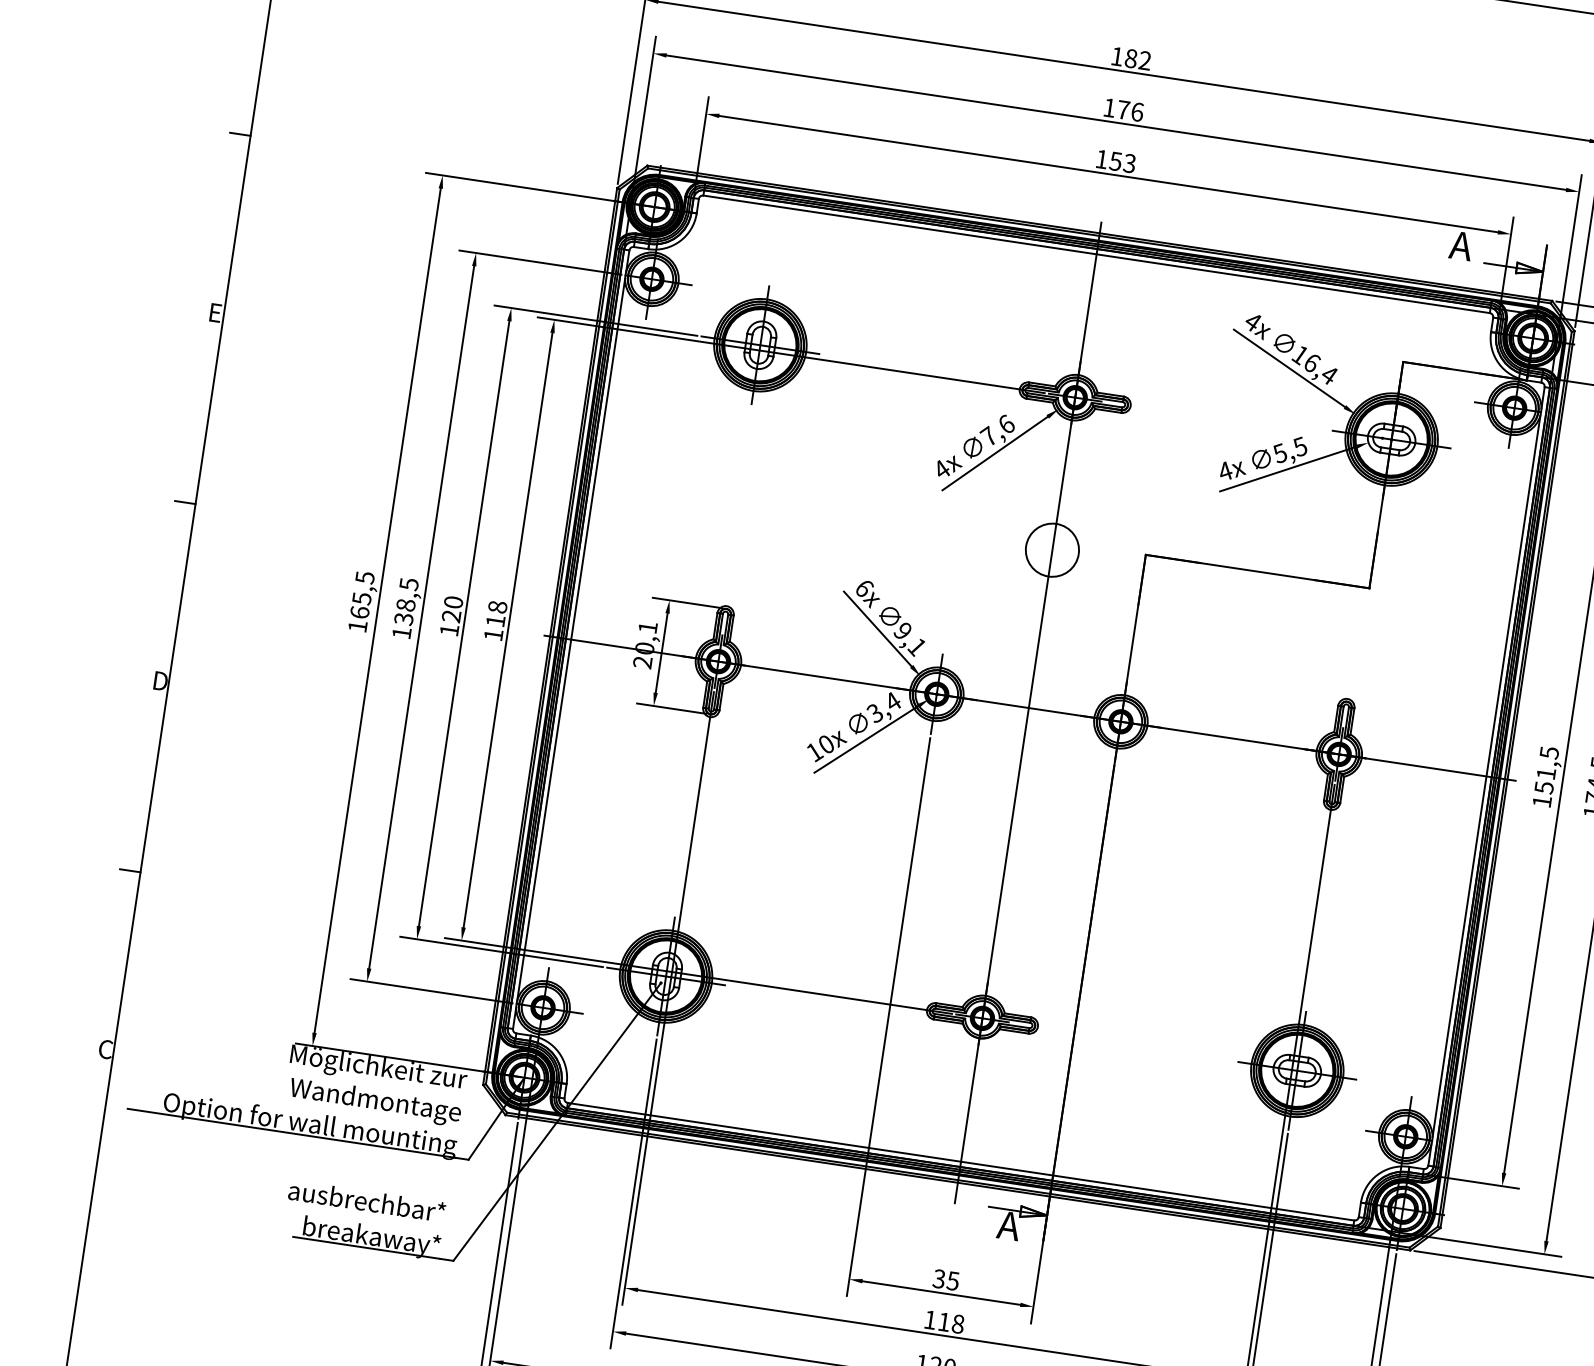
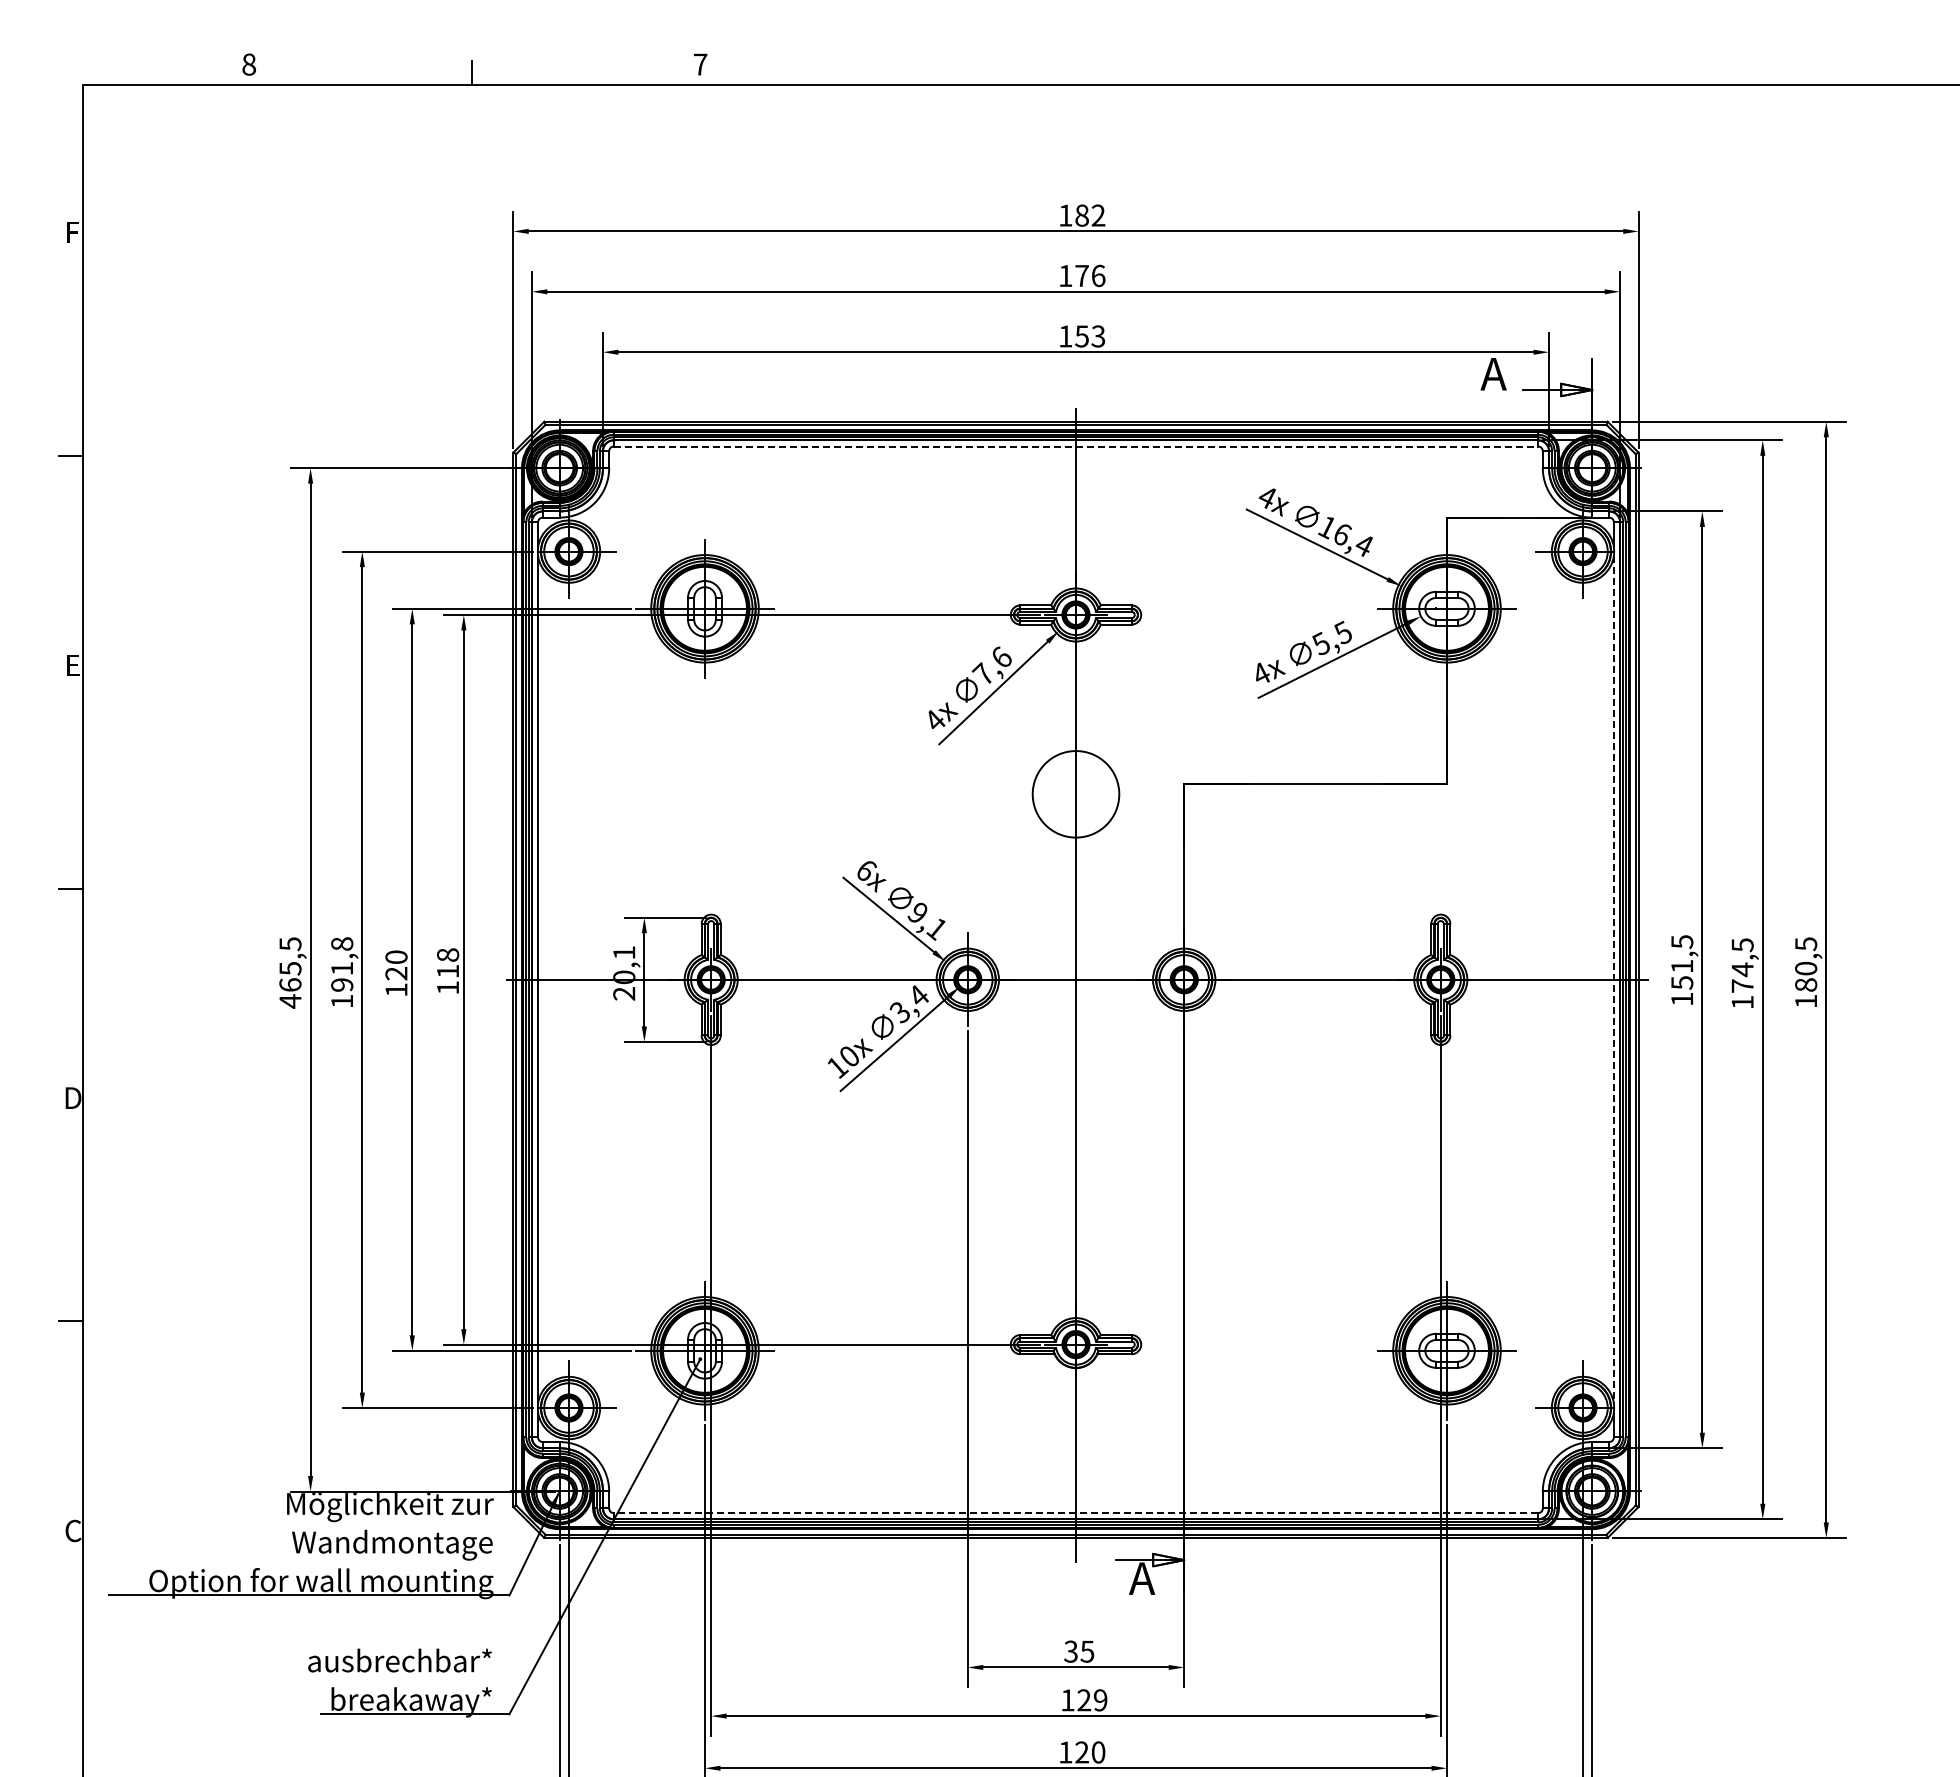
line: (1097, 254) -> (1076, 446), solid -> dashed
circle: (1051, 550) -> (1075, 794), size x1.4
text: (406, 601) -> (342, 964), 138,5 -> 191,8
text: (357, 626) -> (290, 1001), 165,5 -> 465,5
line: (1486, 776) -> (1613, 979), solid -> dashed
line: (960, 1162) -> (1075, 1513), solid -> dashed
text: (951, 1323) -> (1092, 1700), 118 -> 129

